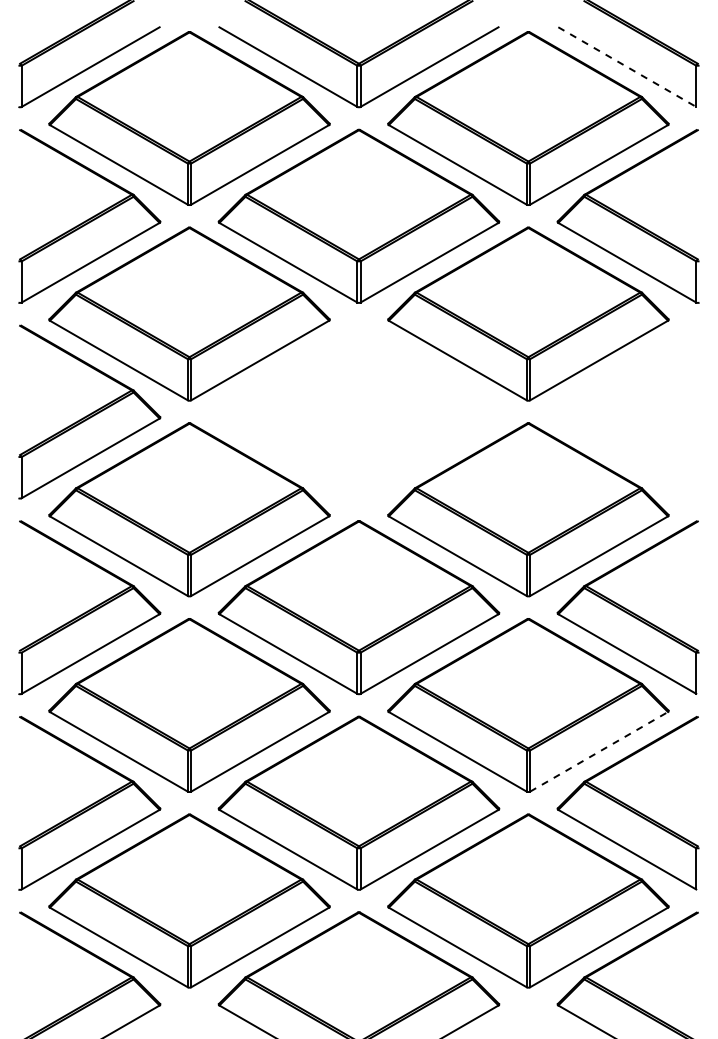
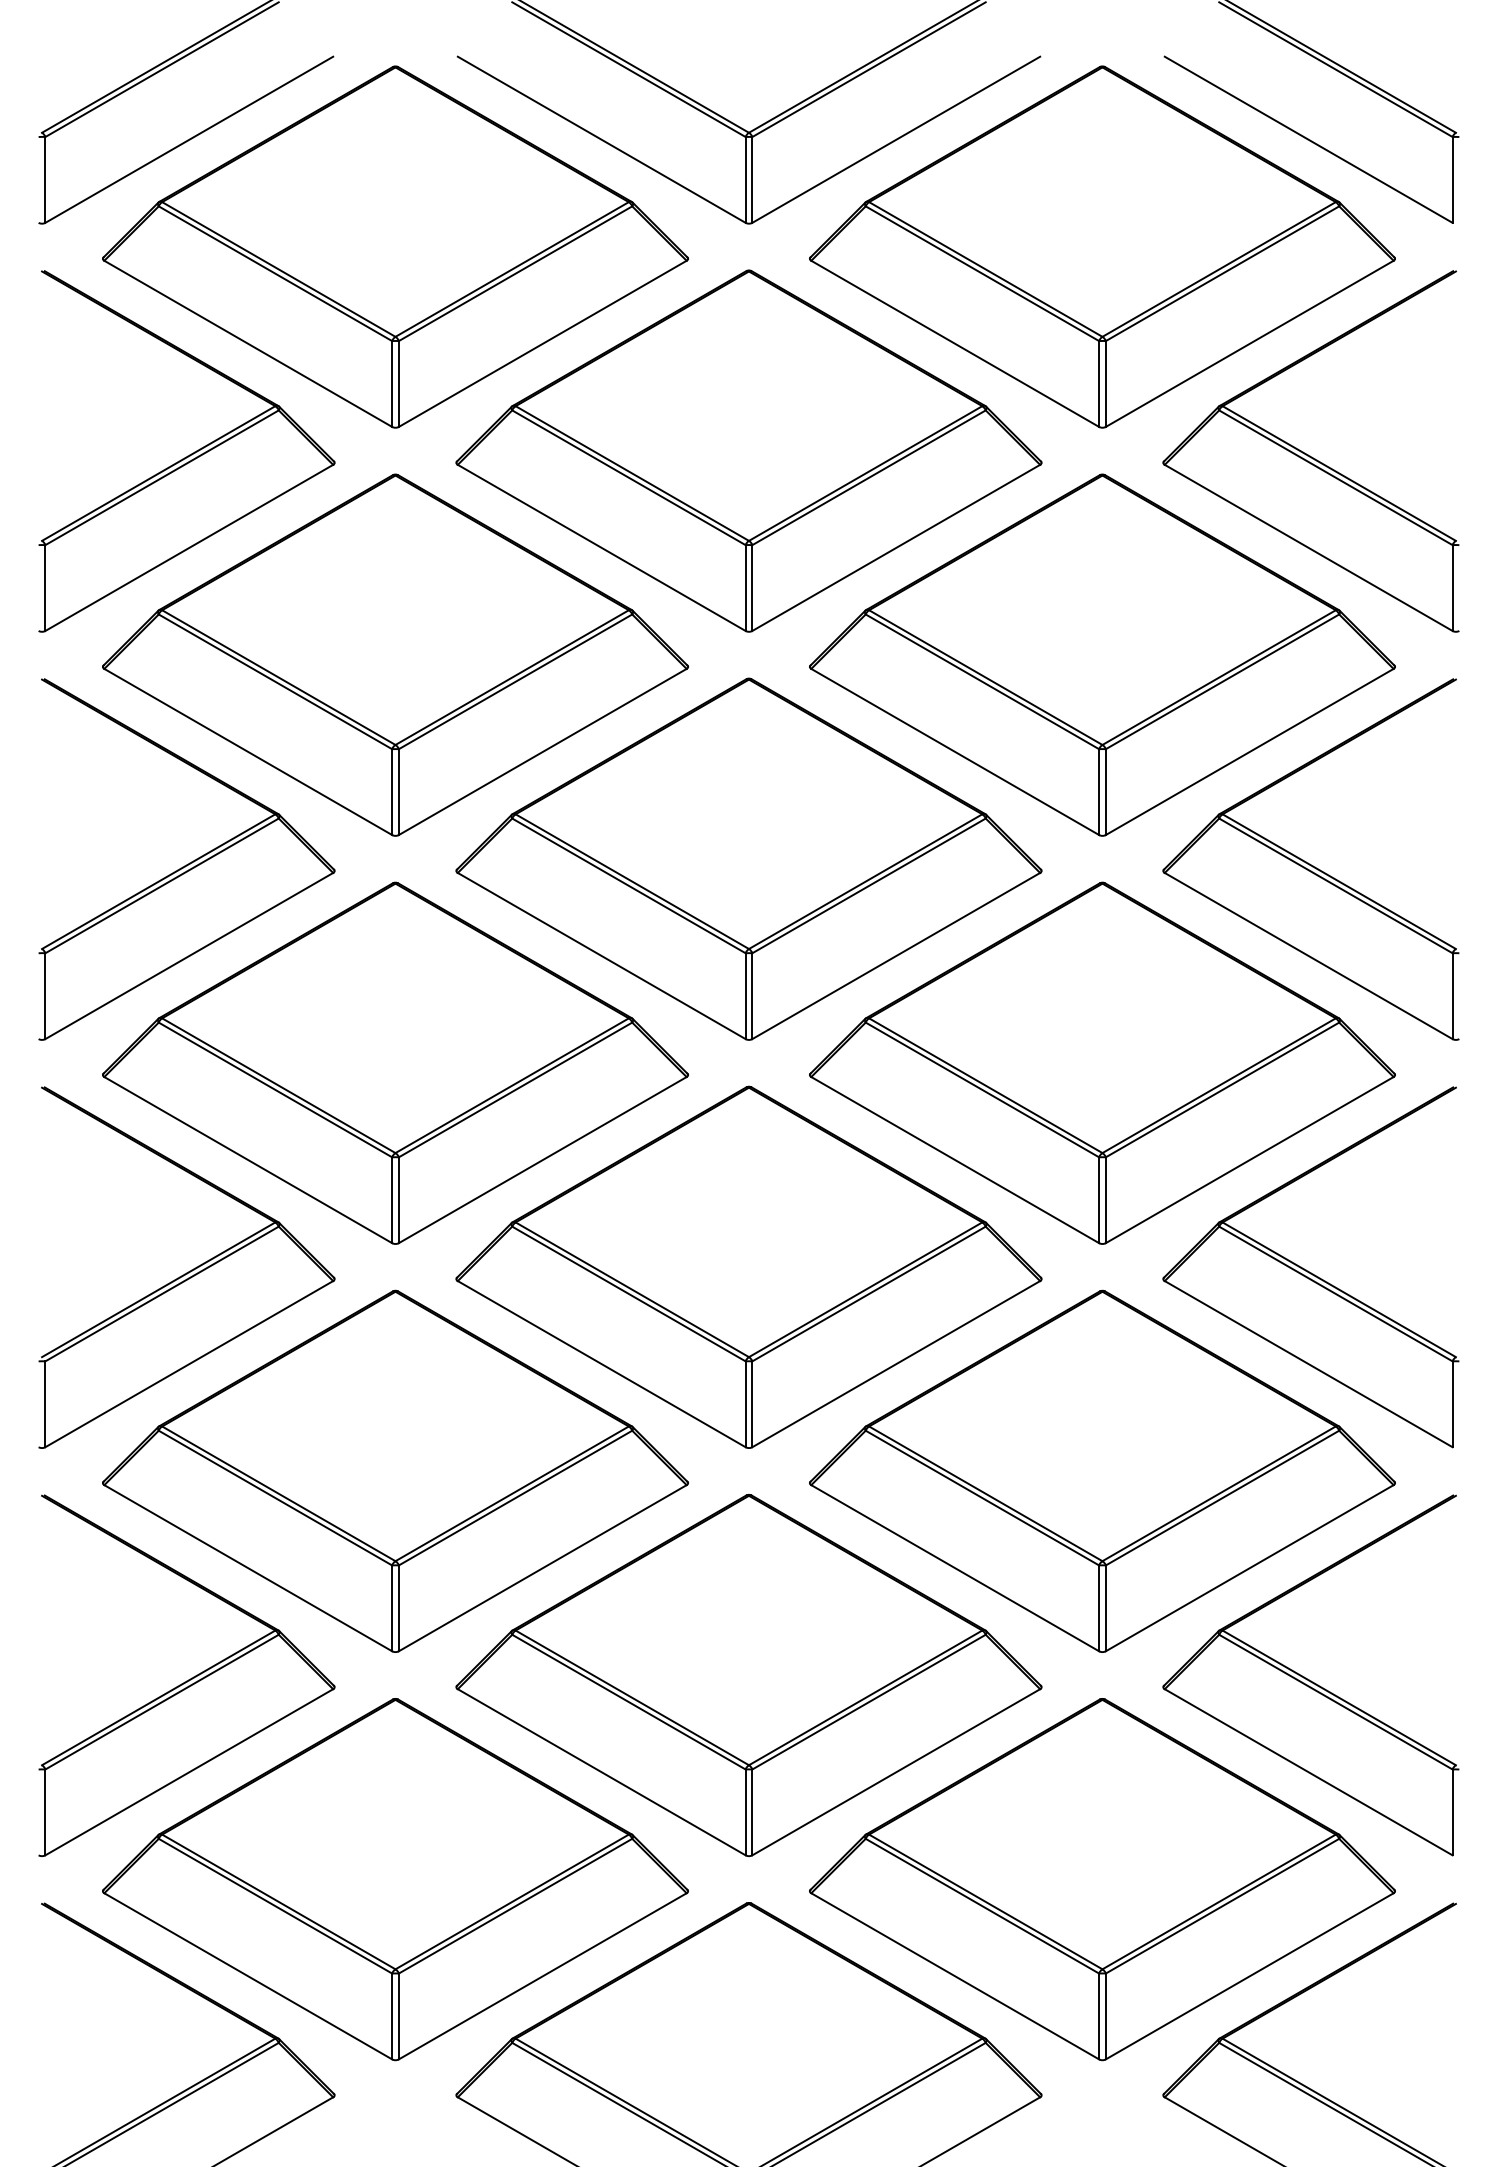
line: (627, 67) -> (1309, 140), dashed -> solid
part: (358, 411) -> (747, 858), added
part: (627, 411) -> (1309, 858), added
line: (599, 751) -> (1250, 1567), dashed -> solid

